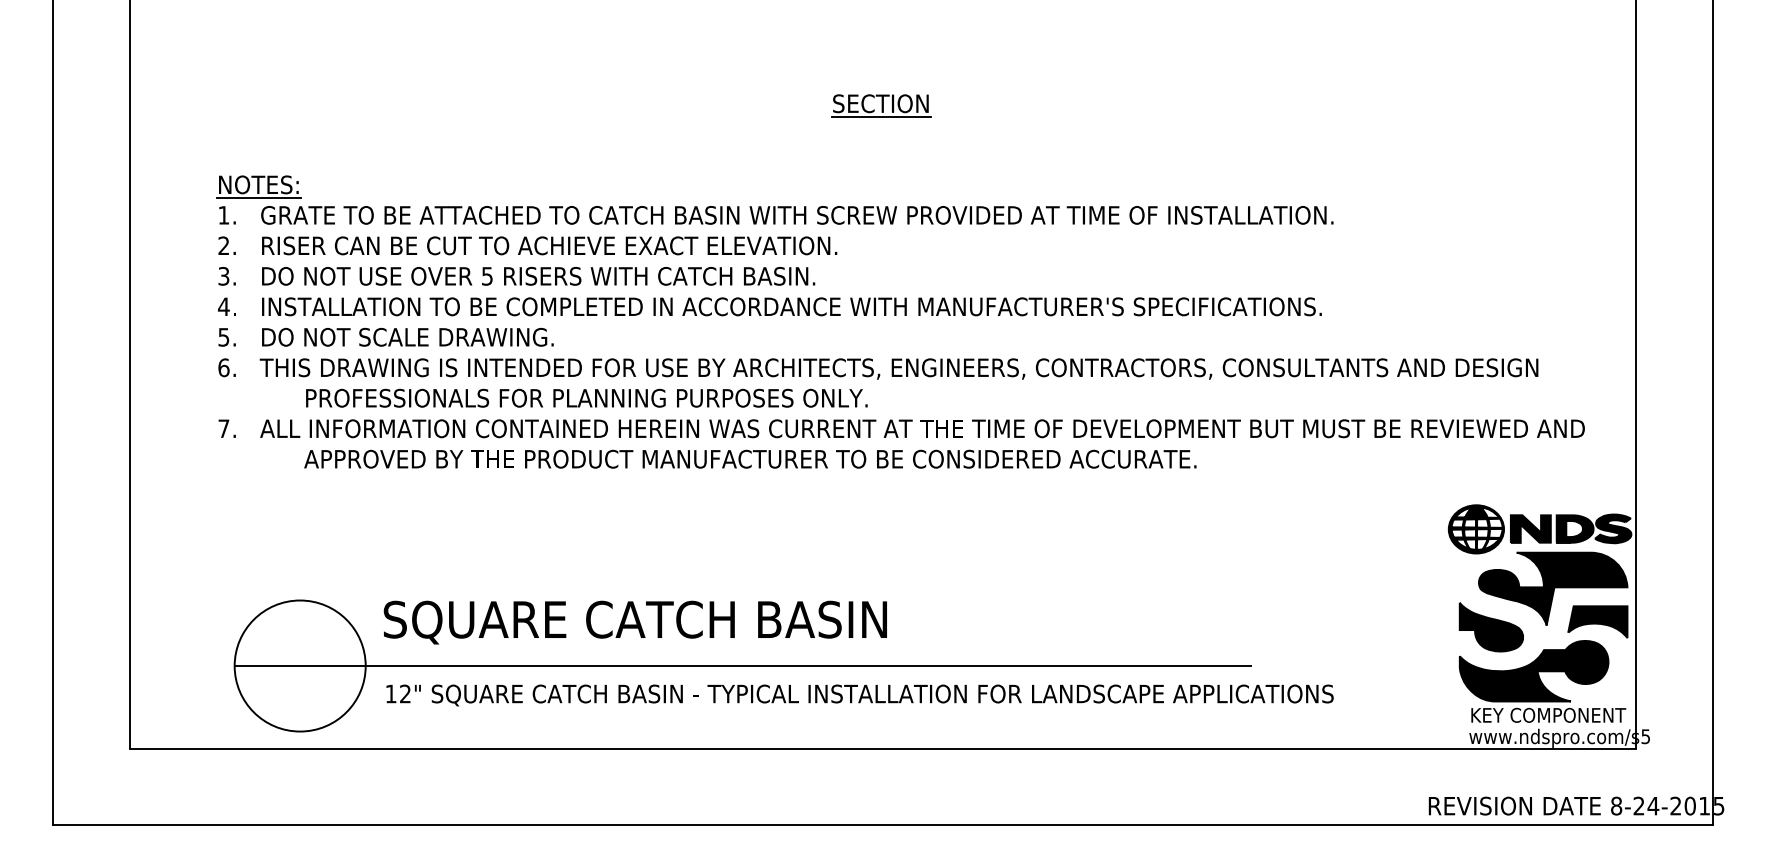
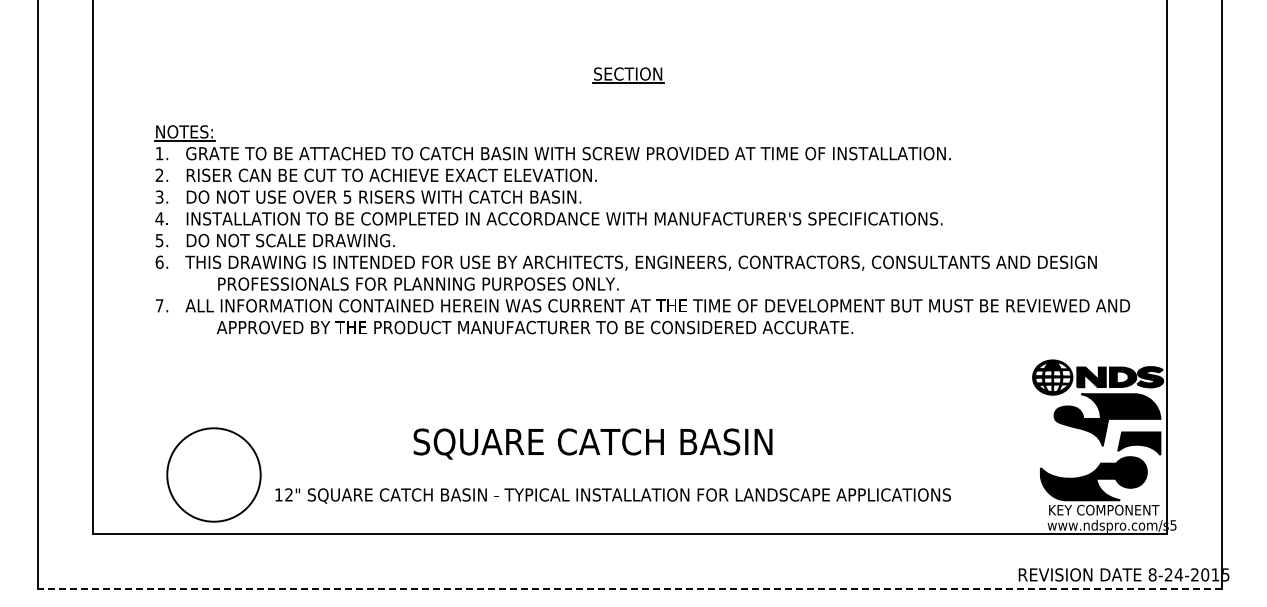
text: (634, 621) -> (592, 443), moved
part: (1491, 627) -> (1063, 447), removed
line: (742, 666) -> (529, 475), removed
line: (882, 825) -> (629, 588), solid -> dashed

